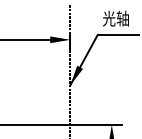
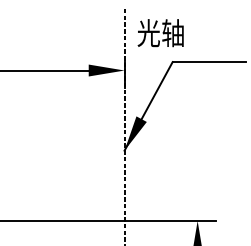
text: (115, 18) -> (159, 32), moved

